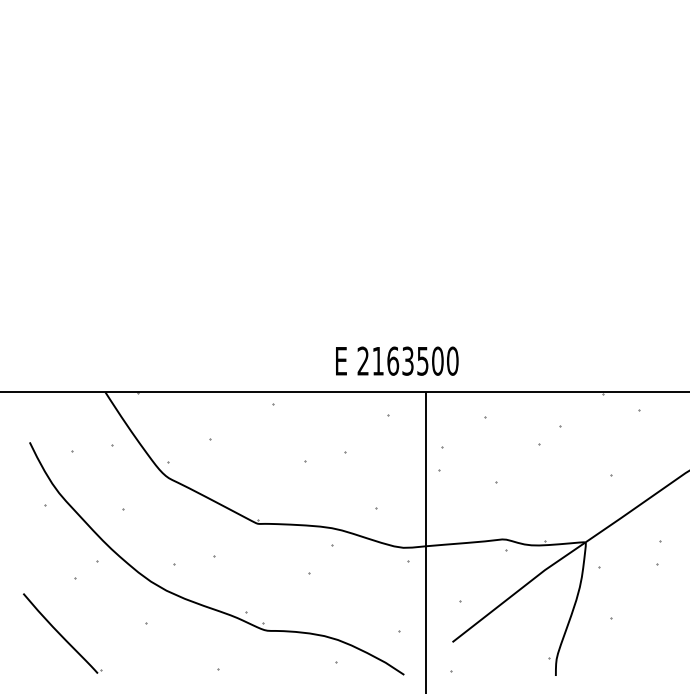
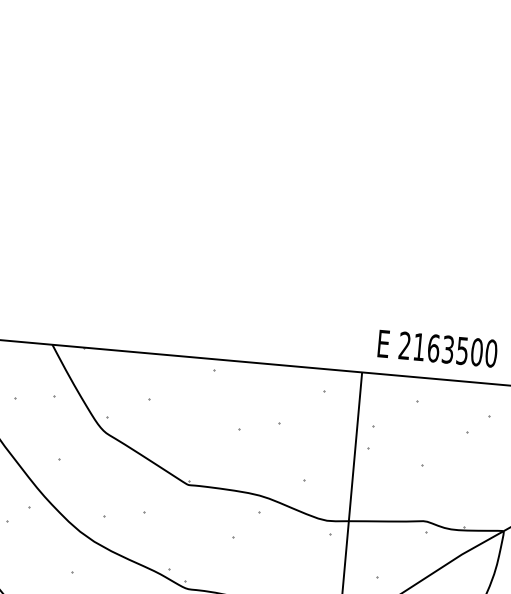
text: (397, 360) -> (438, 348), moved

